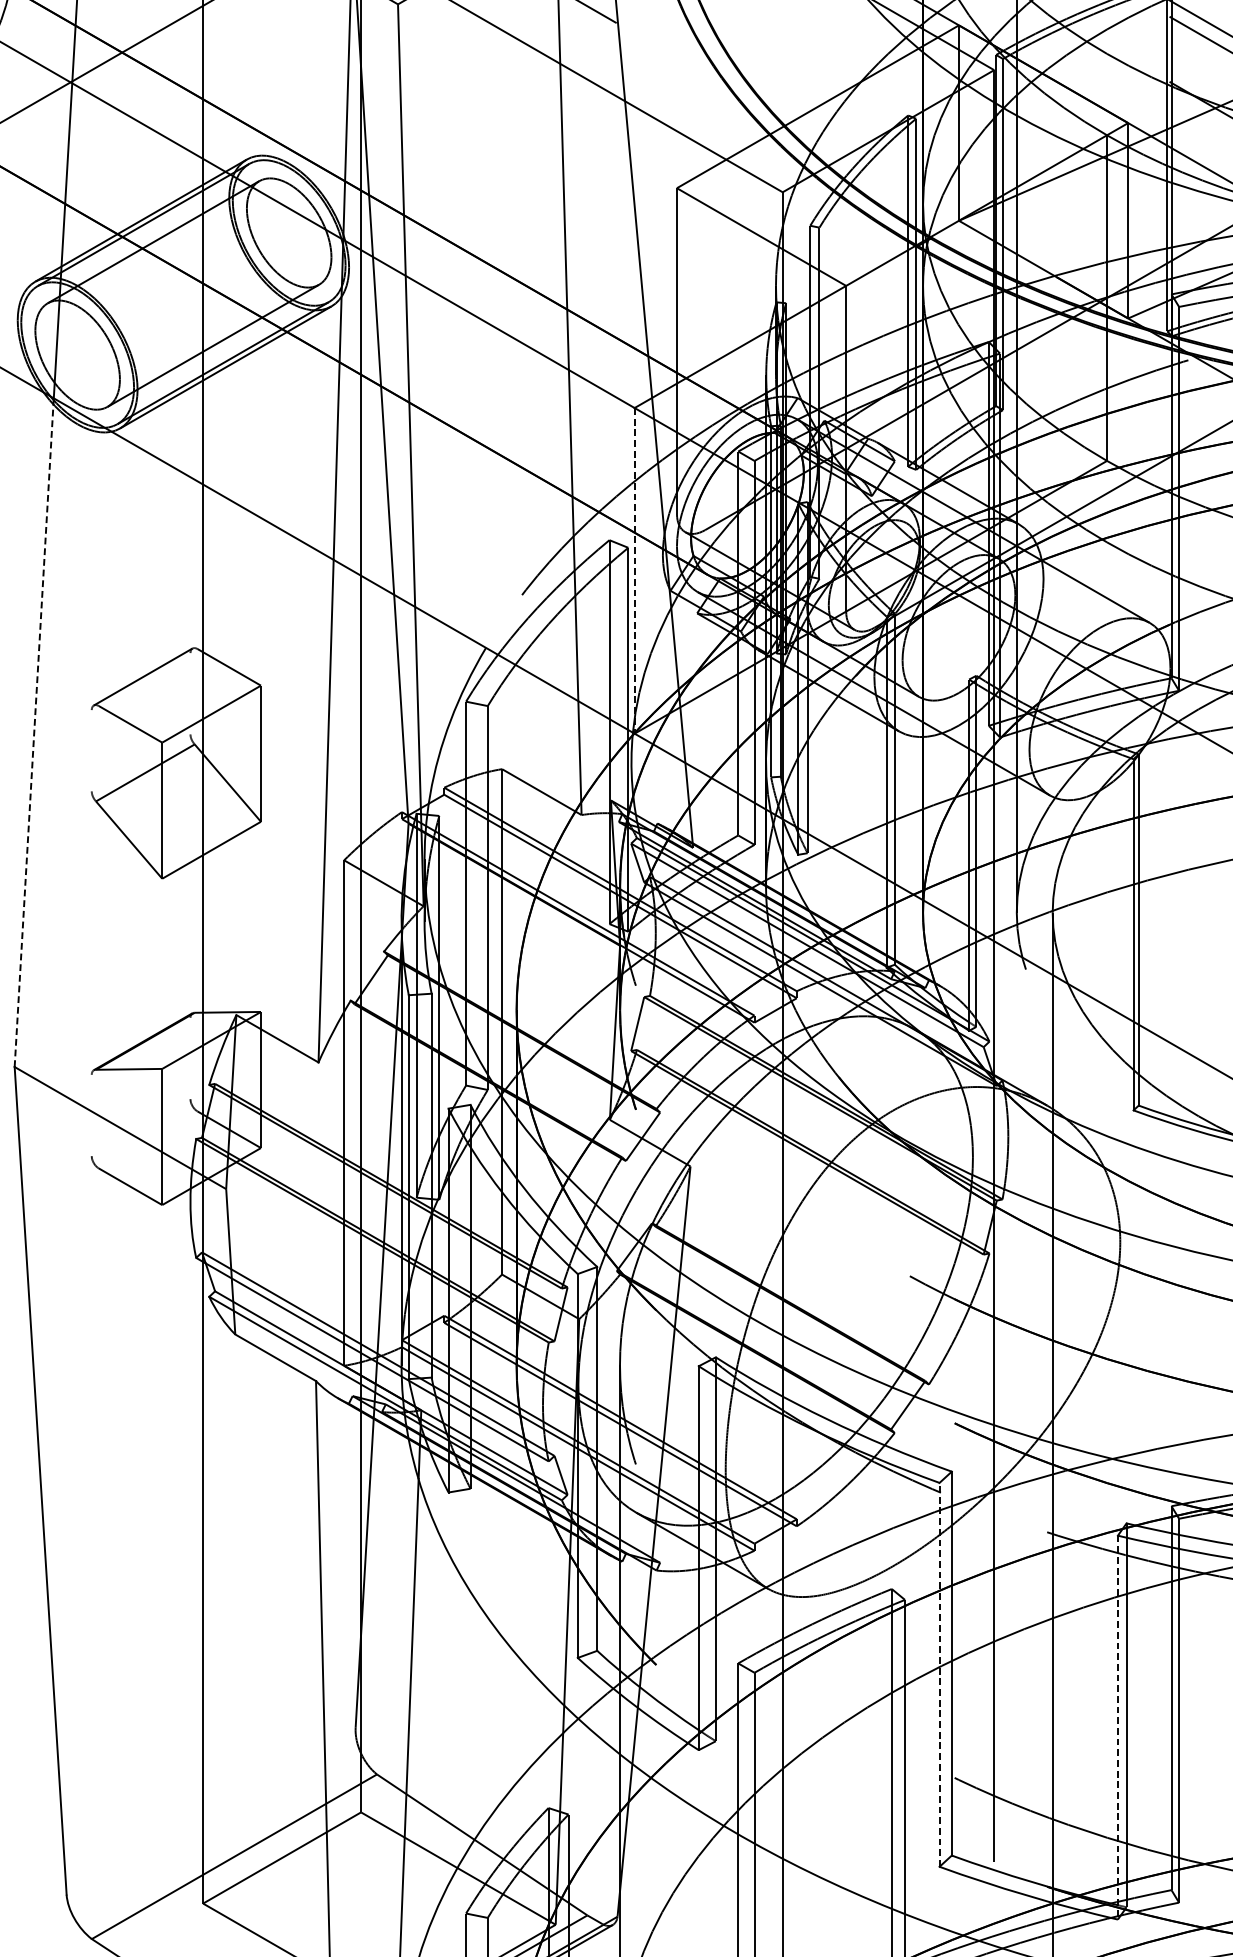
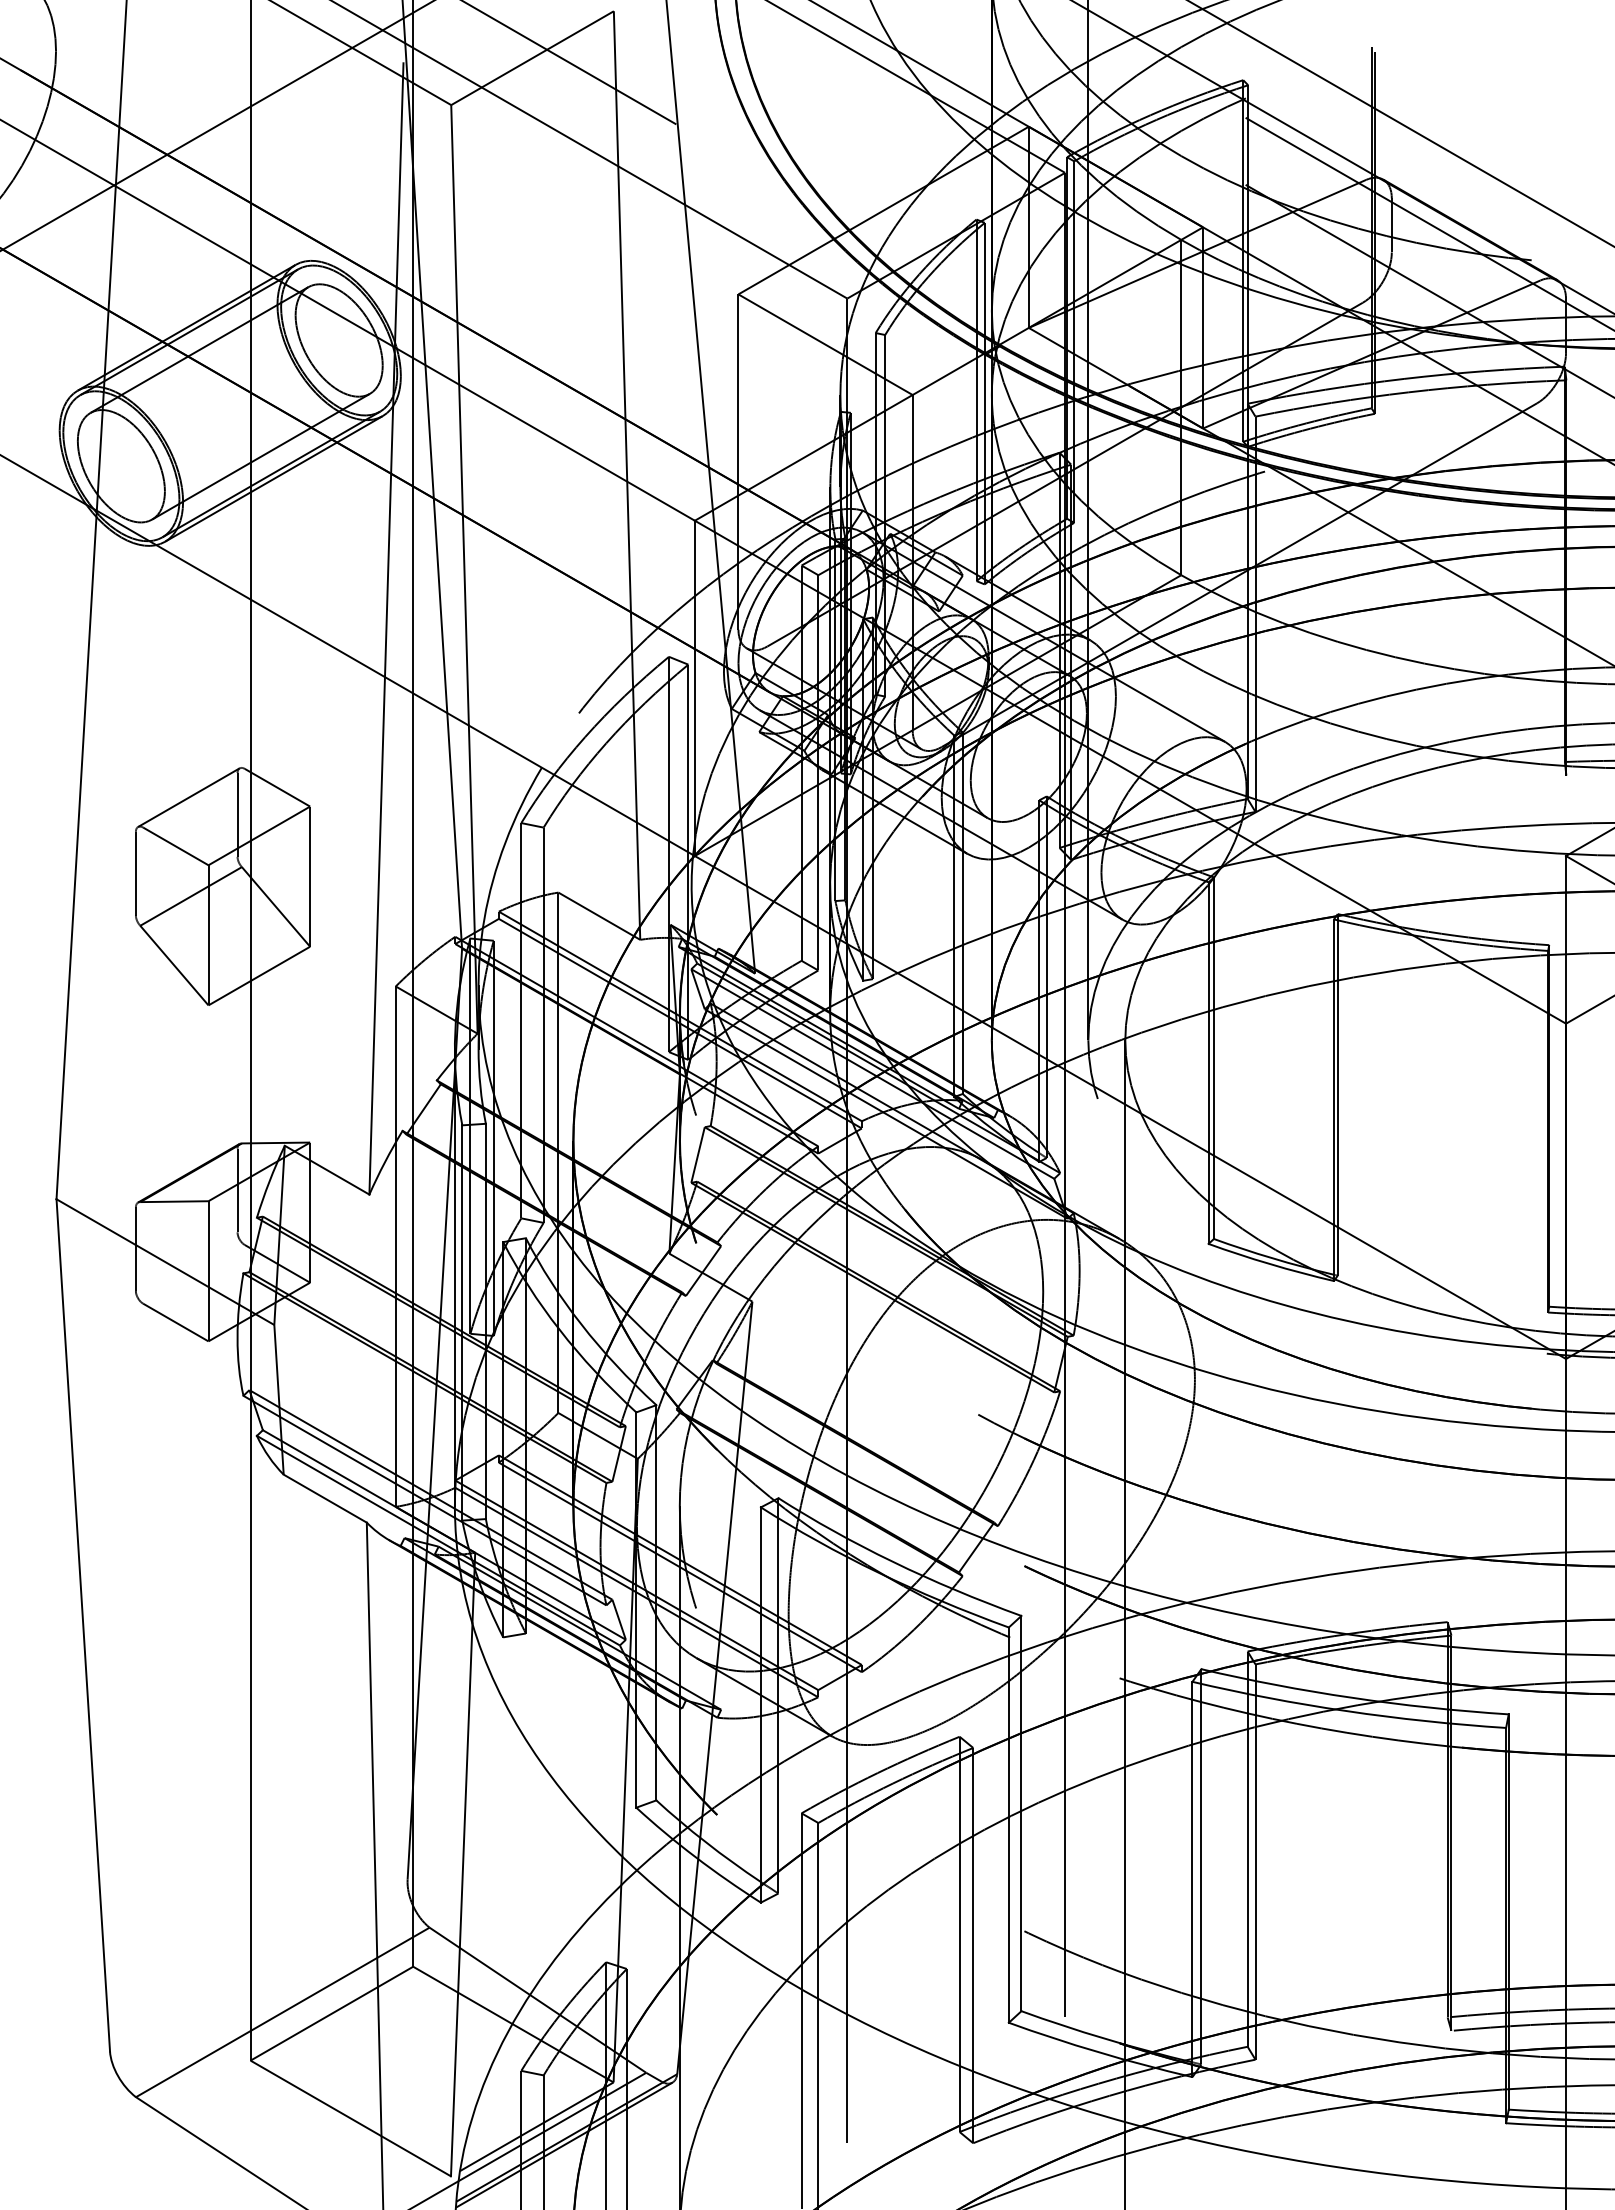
line: (634, 570) -> (694, 688), dashed -> solid
line: (190, 693) -> (237, 814), added
line: (34, 733) -> (76, 855), dashed -> solid
line: (91, 750) -> (135, 873), added
line: (190, 1058) -> (237, 1190), added
line: (91, 1115) -> (135, 1249), added
line: (939, 1675) -> (1008, 1825), dashed -> solid
line: (1117, 1727) -> (1192, 1879), dashed -> solid

